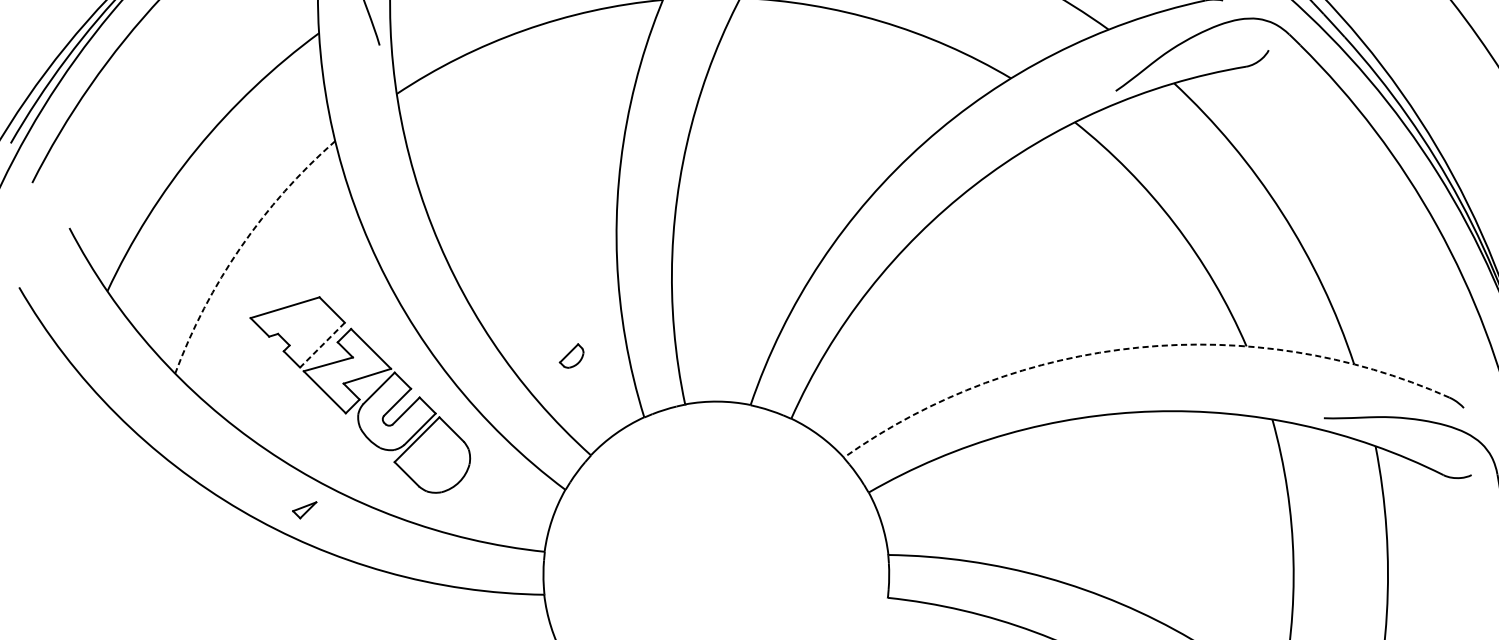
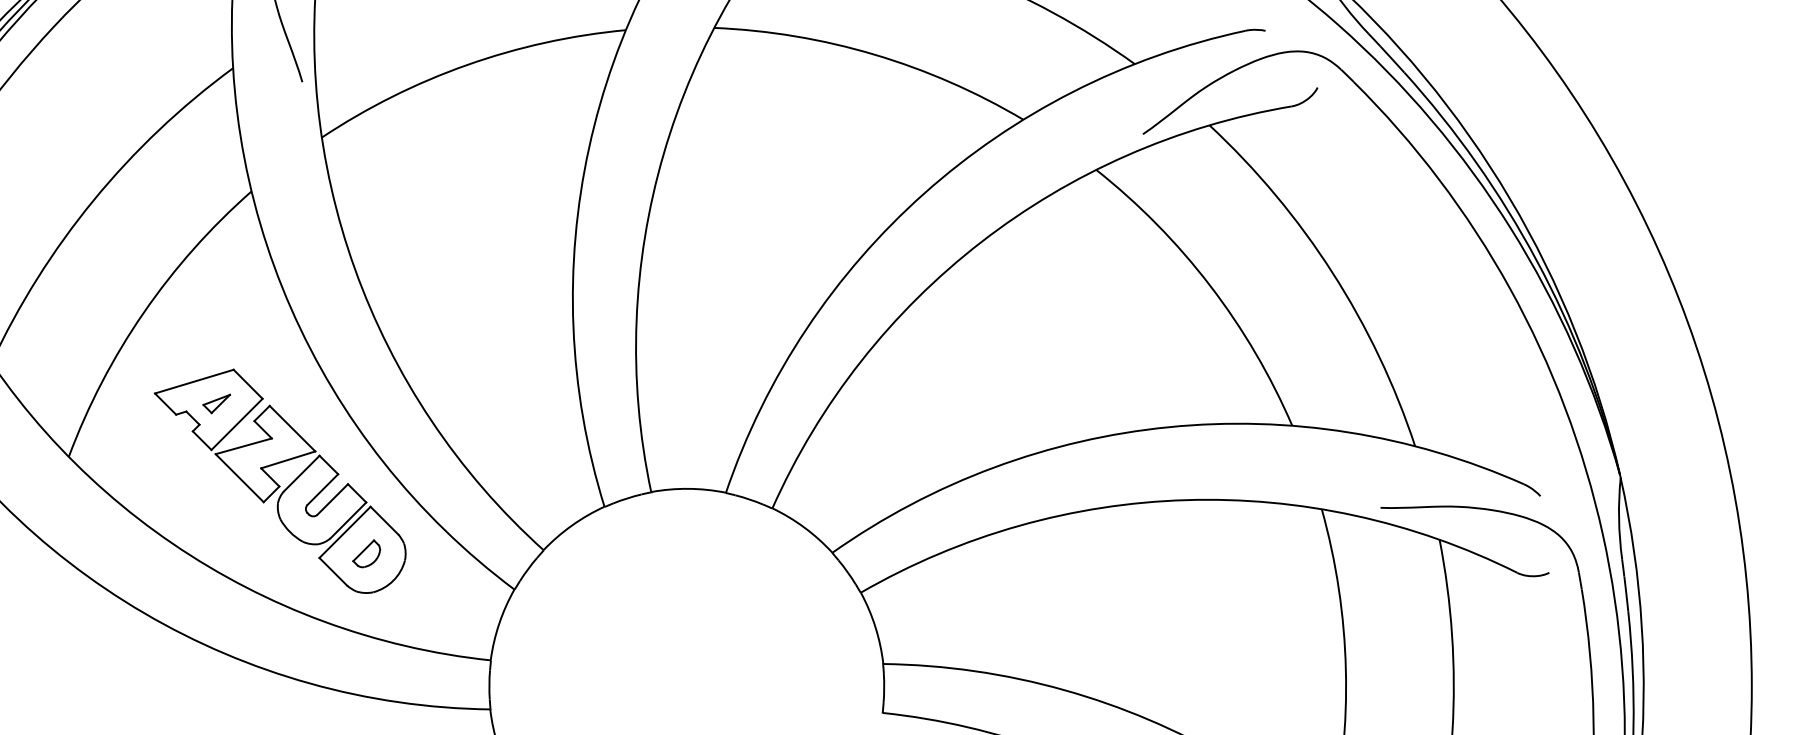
arc: (240, 247) -> (143, 312), dashed -> solid
line: (322, 345) -> (236, 424), dashed -> solid
arc: (1139, 347) -> (1169, 427), dashed -> solid
part: (571, 355) -> (366, 553), moved
part: (304, 509) -> (216, 403), moved

